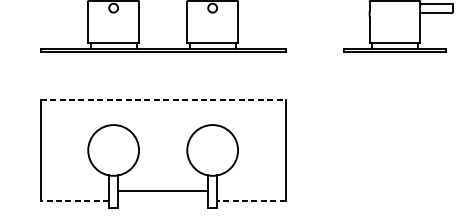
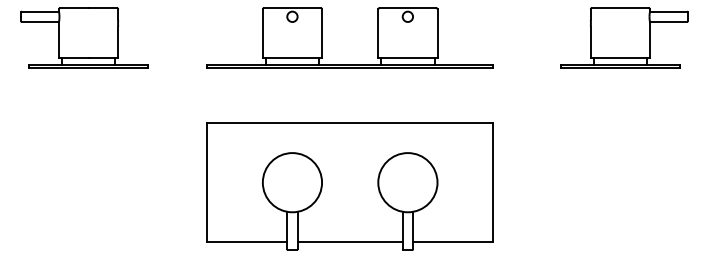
line: (163, 99) -> (350, 123), dashed -> solid
line: (162, 190) -> (349, 241), moved
line: (75, 200) -> (247, 241), dashed -> solid
line: (251, 200) -> (453, 241), dashed -> solid

